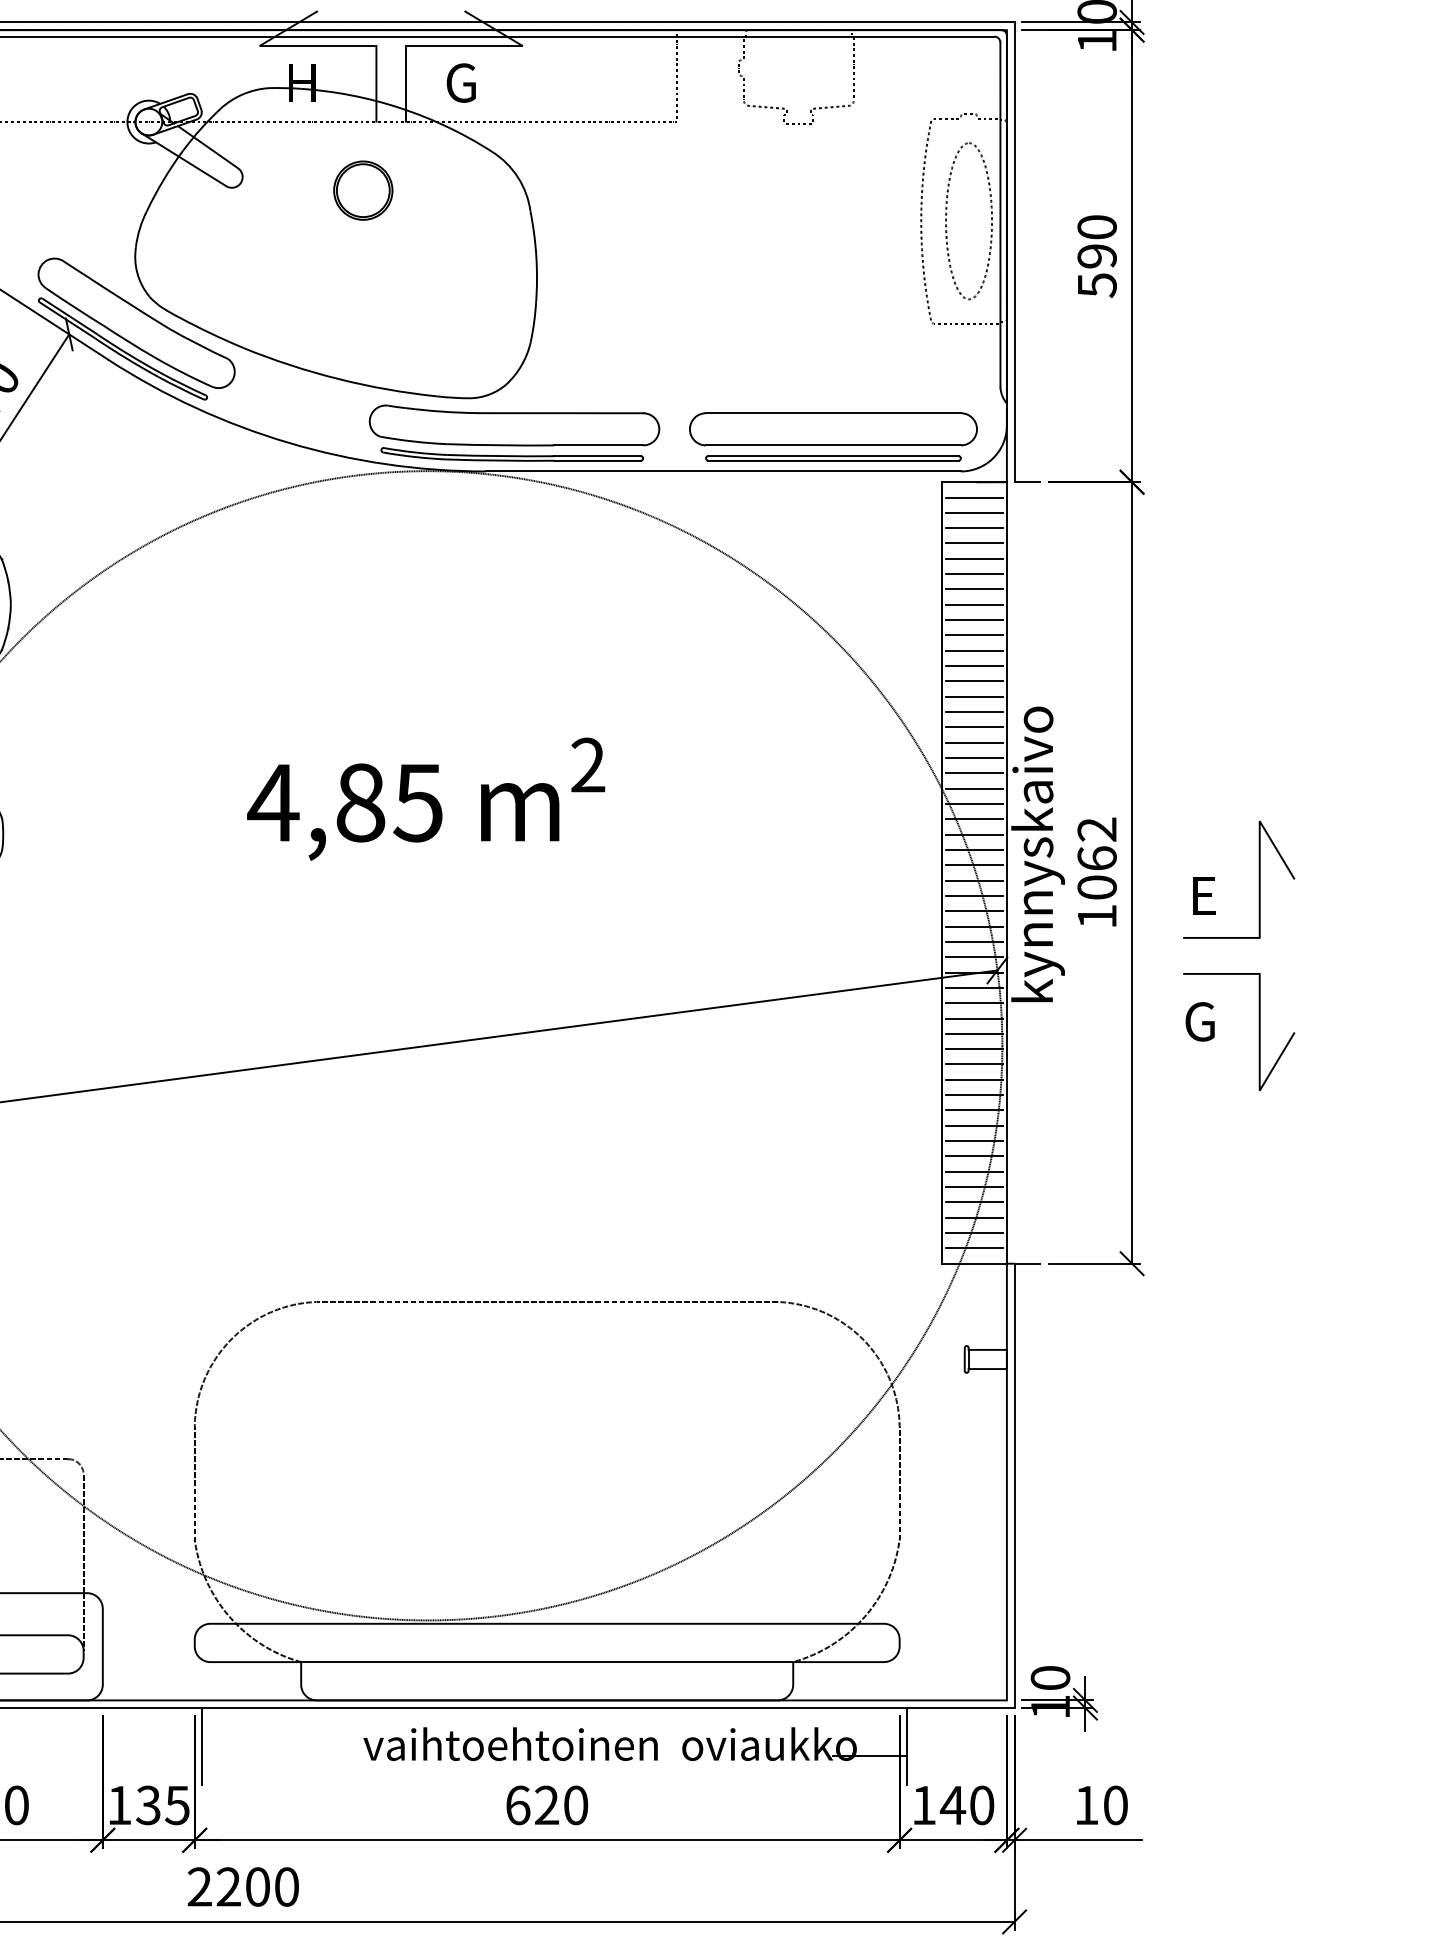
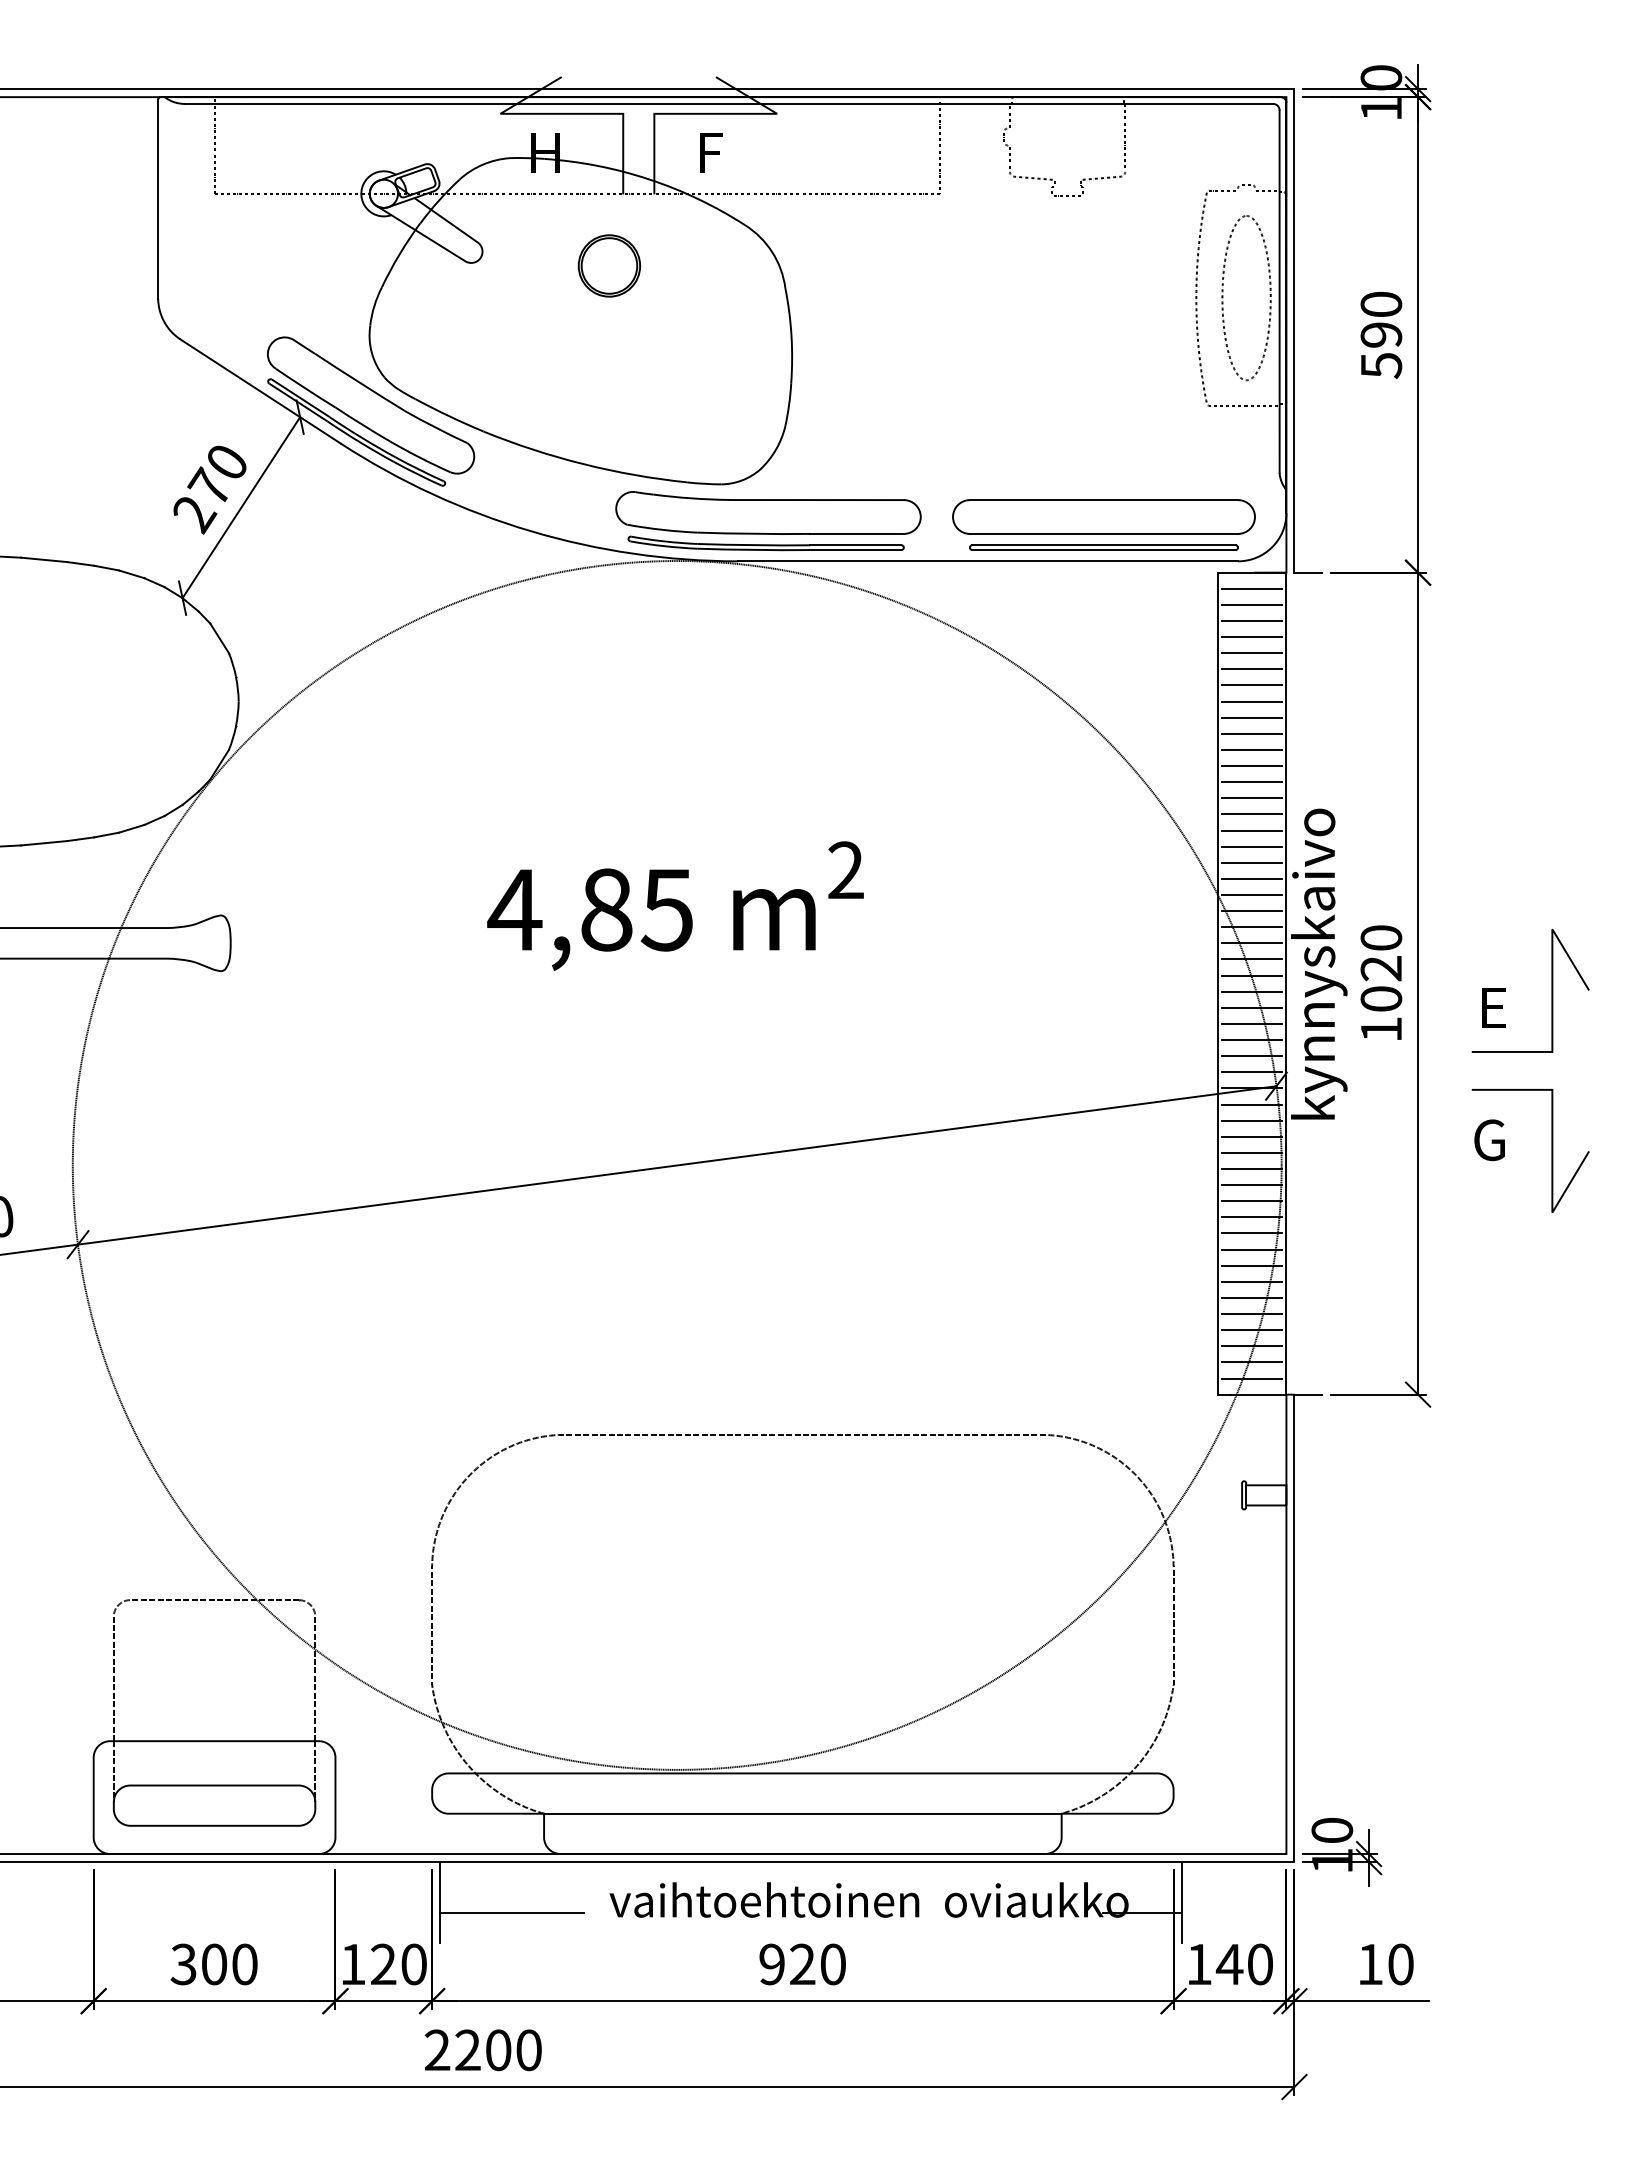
text: (461, 82) -> (712, 152), G -> F
text: (1097, 844) -> (1381, 953), 1062 -> 1020
line: (271, 1756) -> (512, 1912), added
text: (162, 1805) -> (398, 1964), 135 -> 120
text: (518, 1805) -> (772, 1964), 620 -> 920

